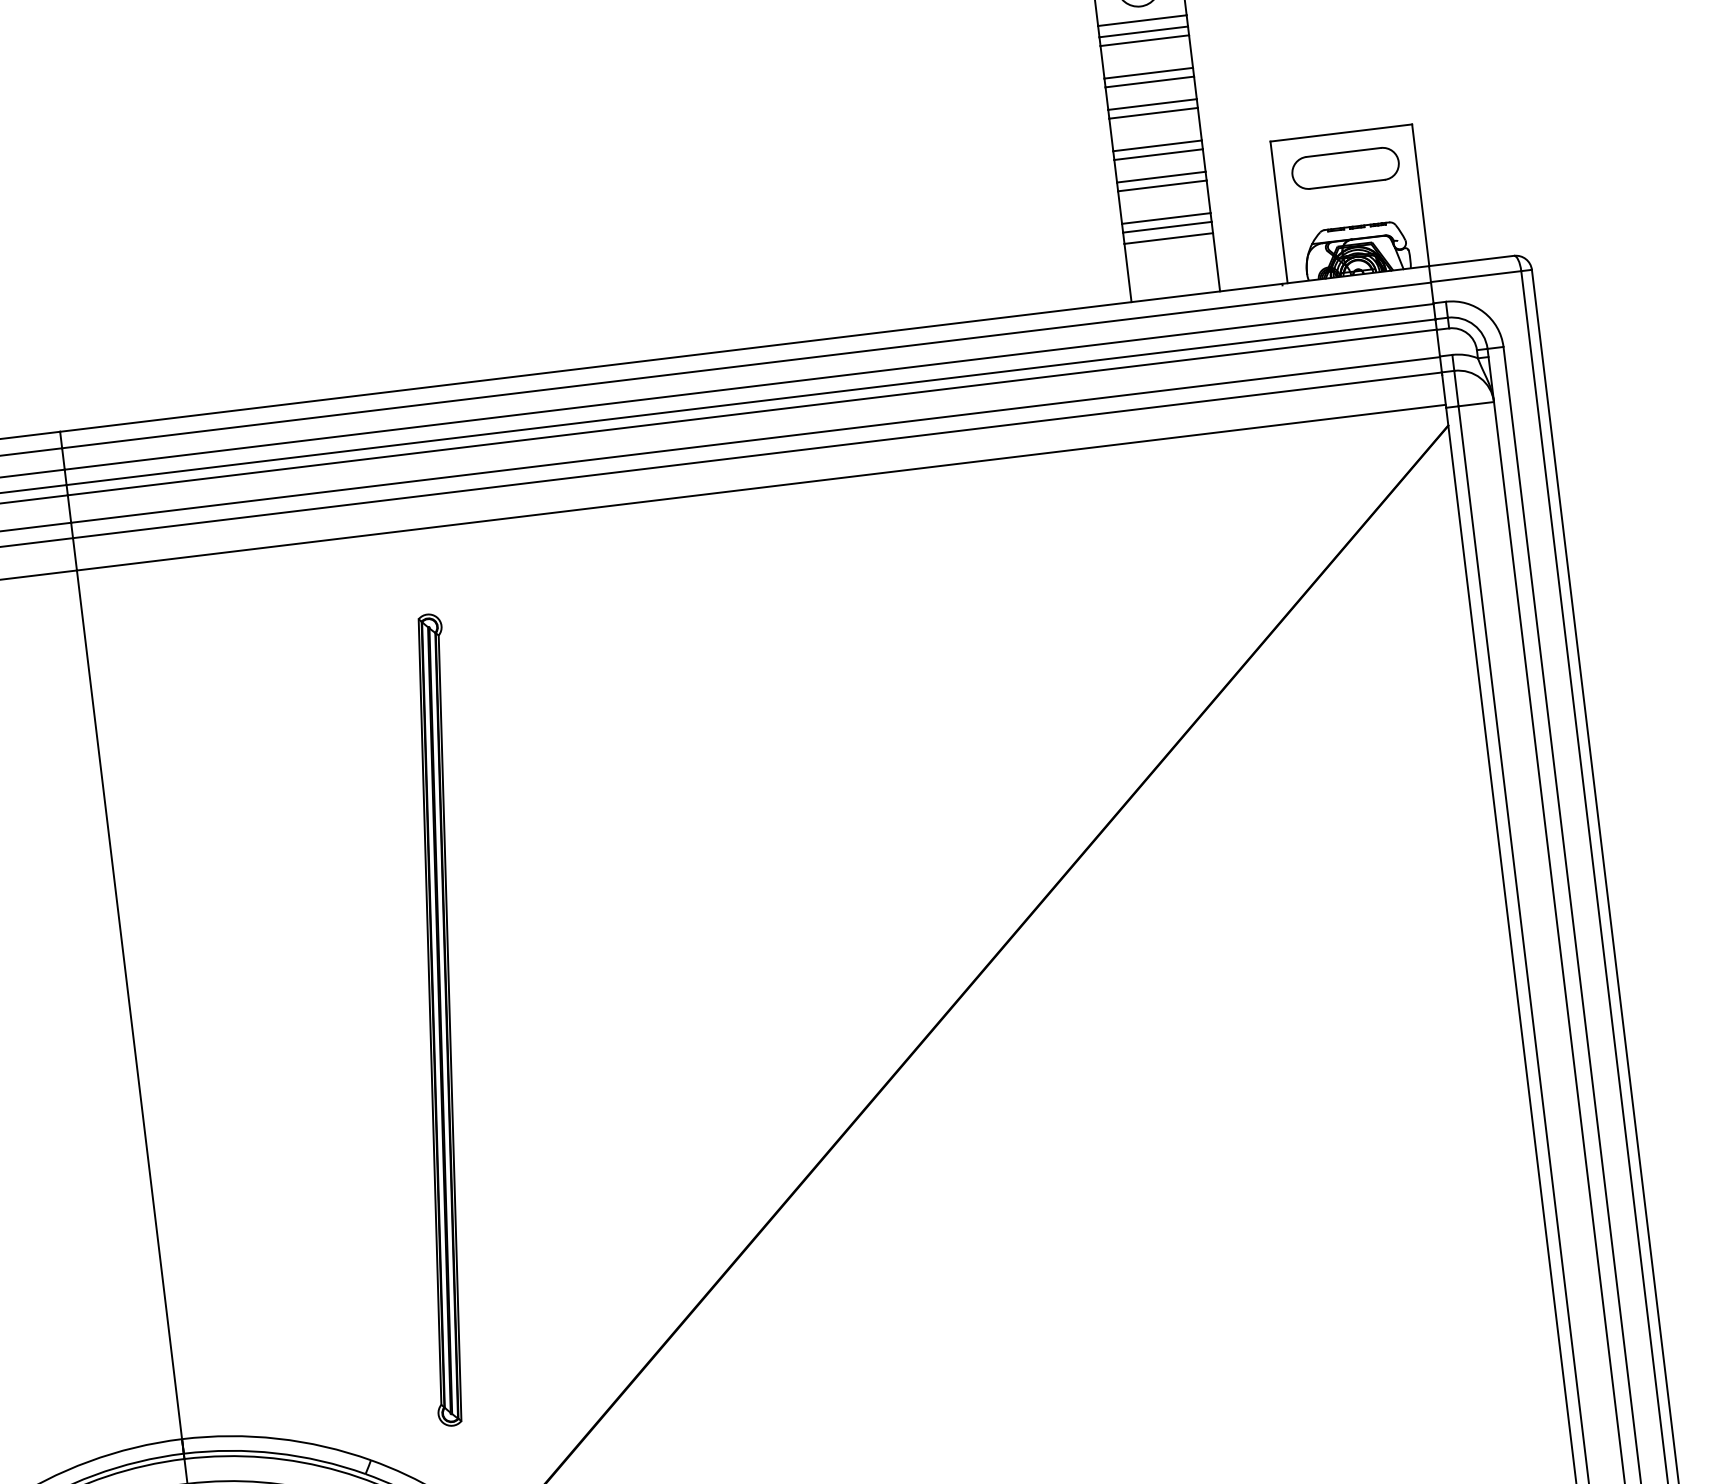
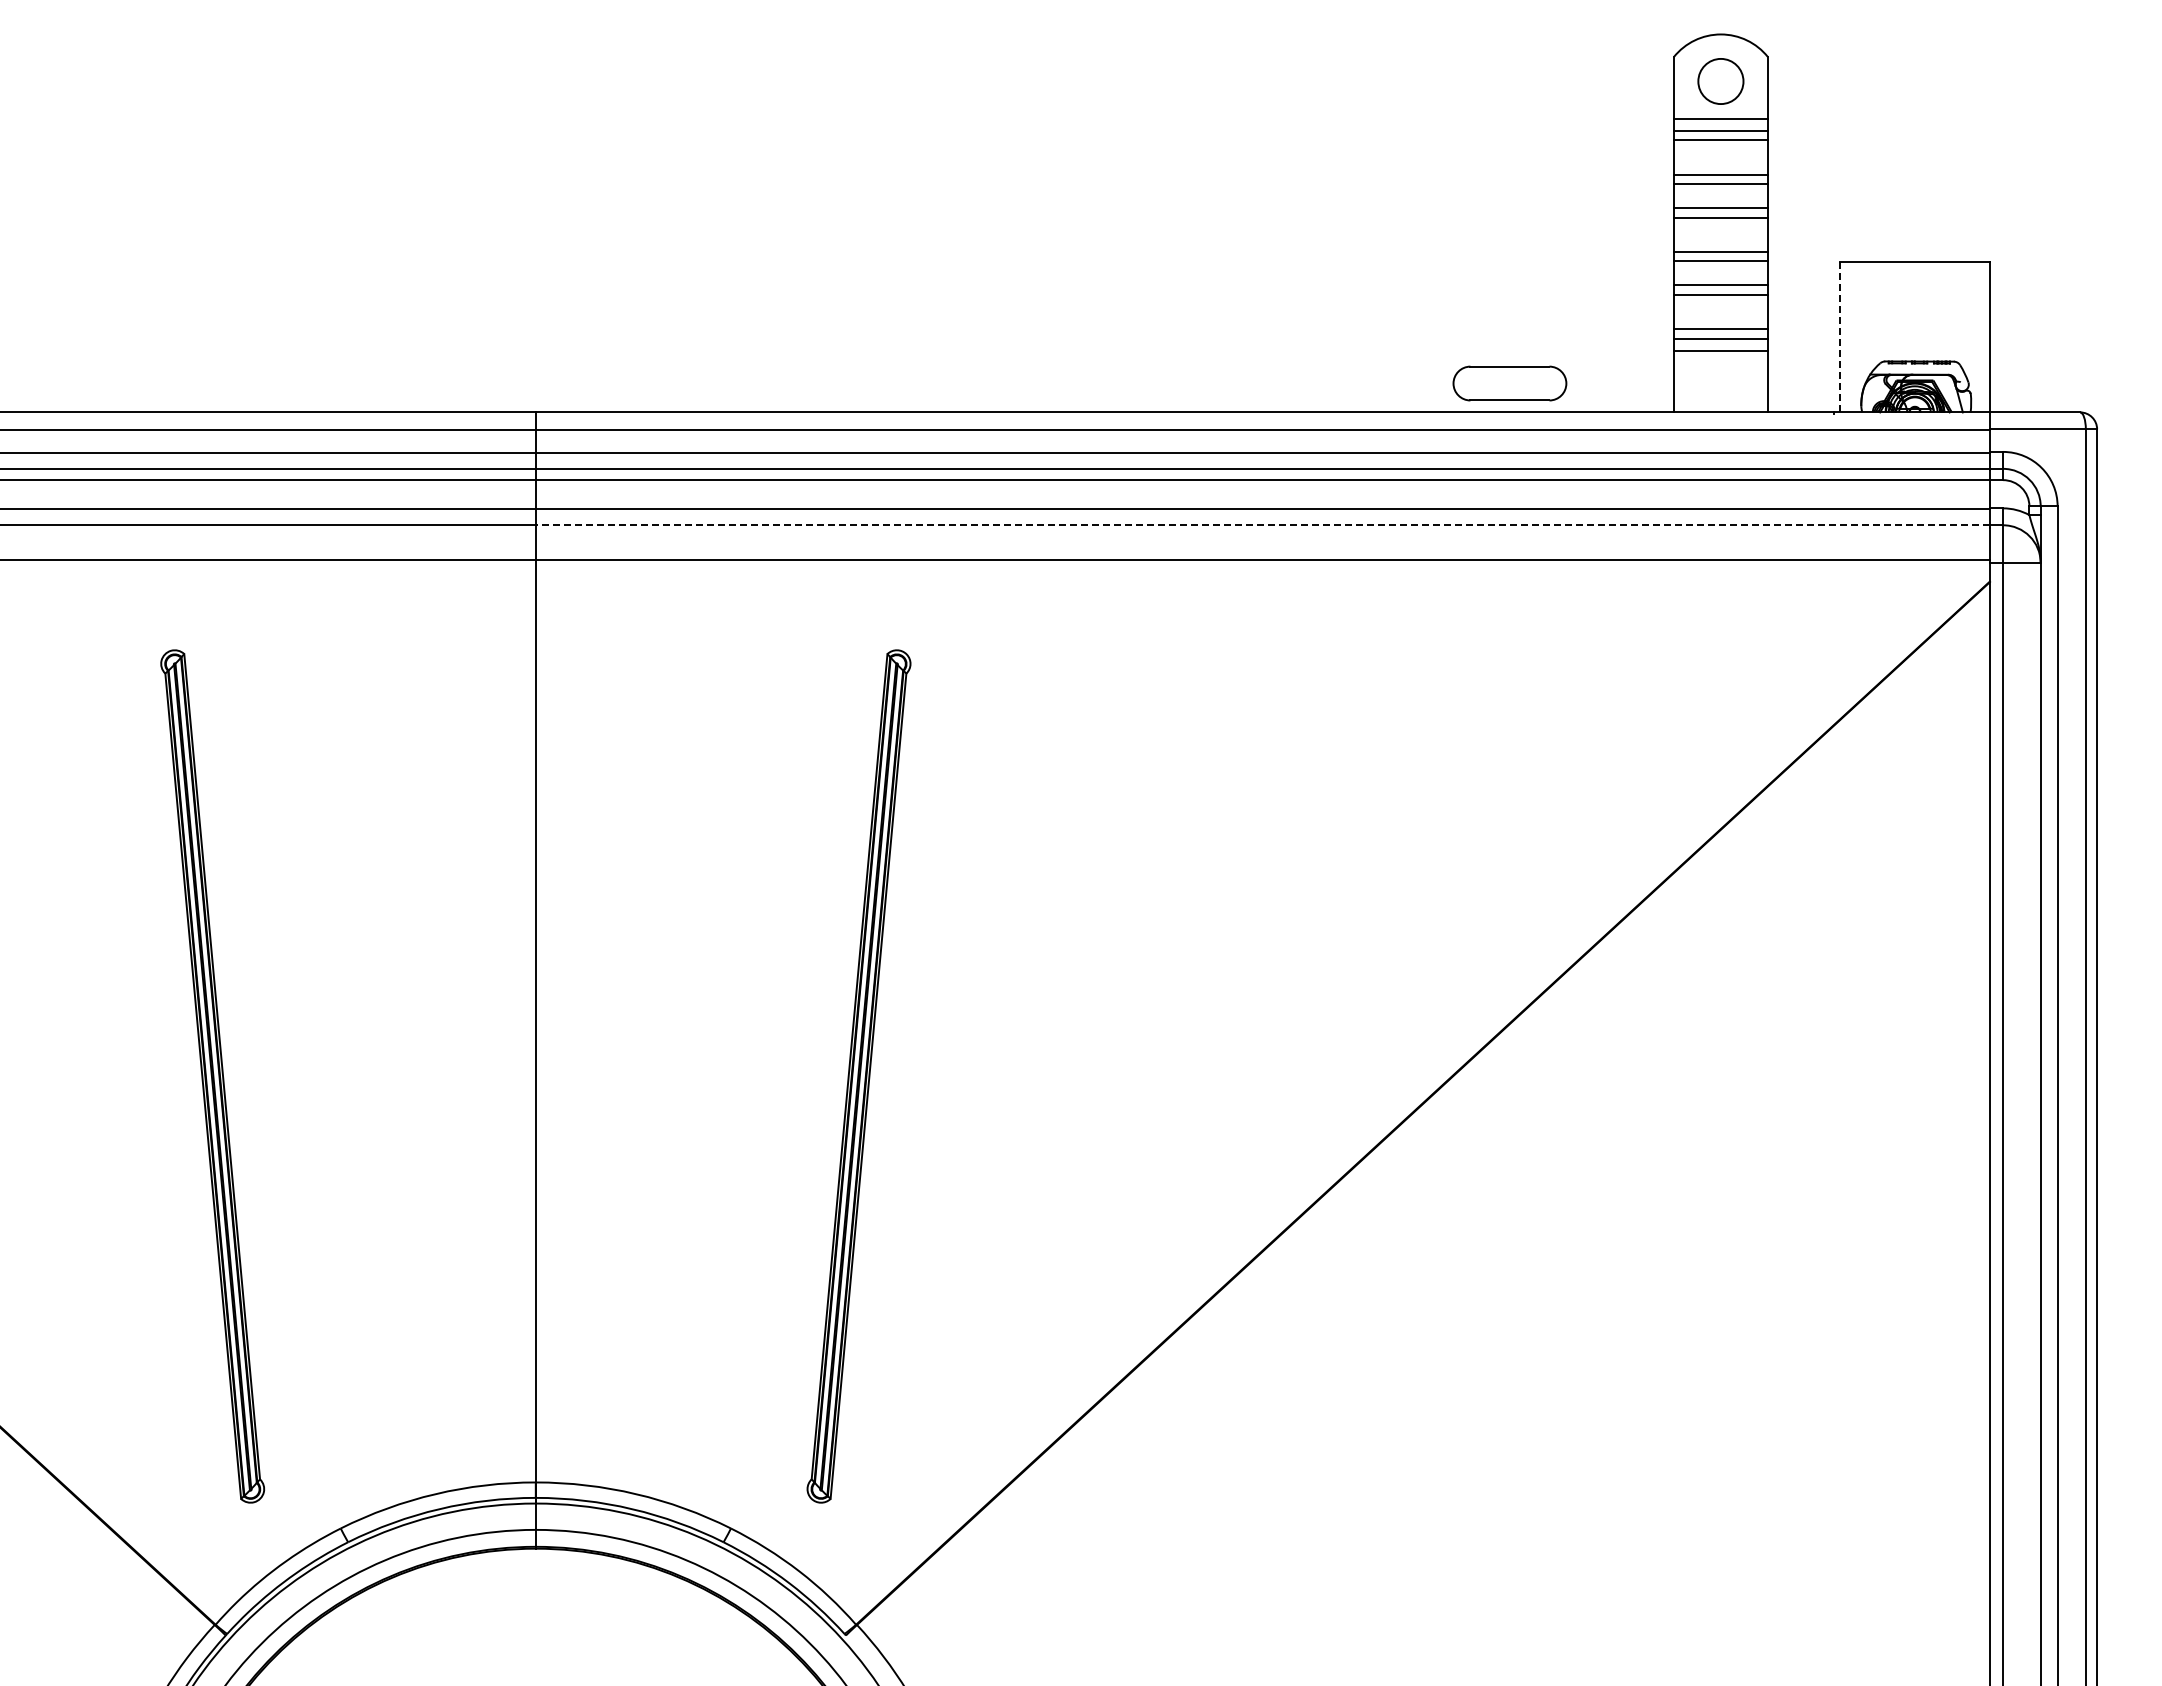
part: (1345, 168) -> (1509, 383), moved
line: (1278, 212) -> (1839, 337), solid -> dashed
line: (757, 455) -> (1262, 525), solid -> dashed

